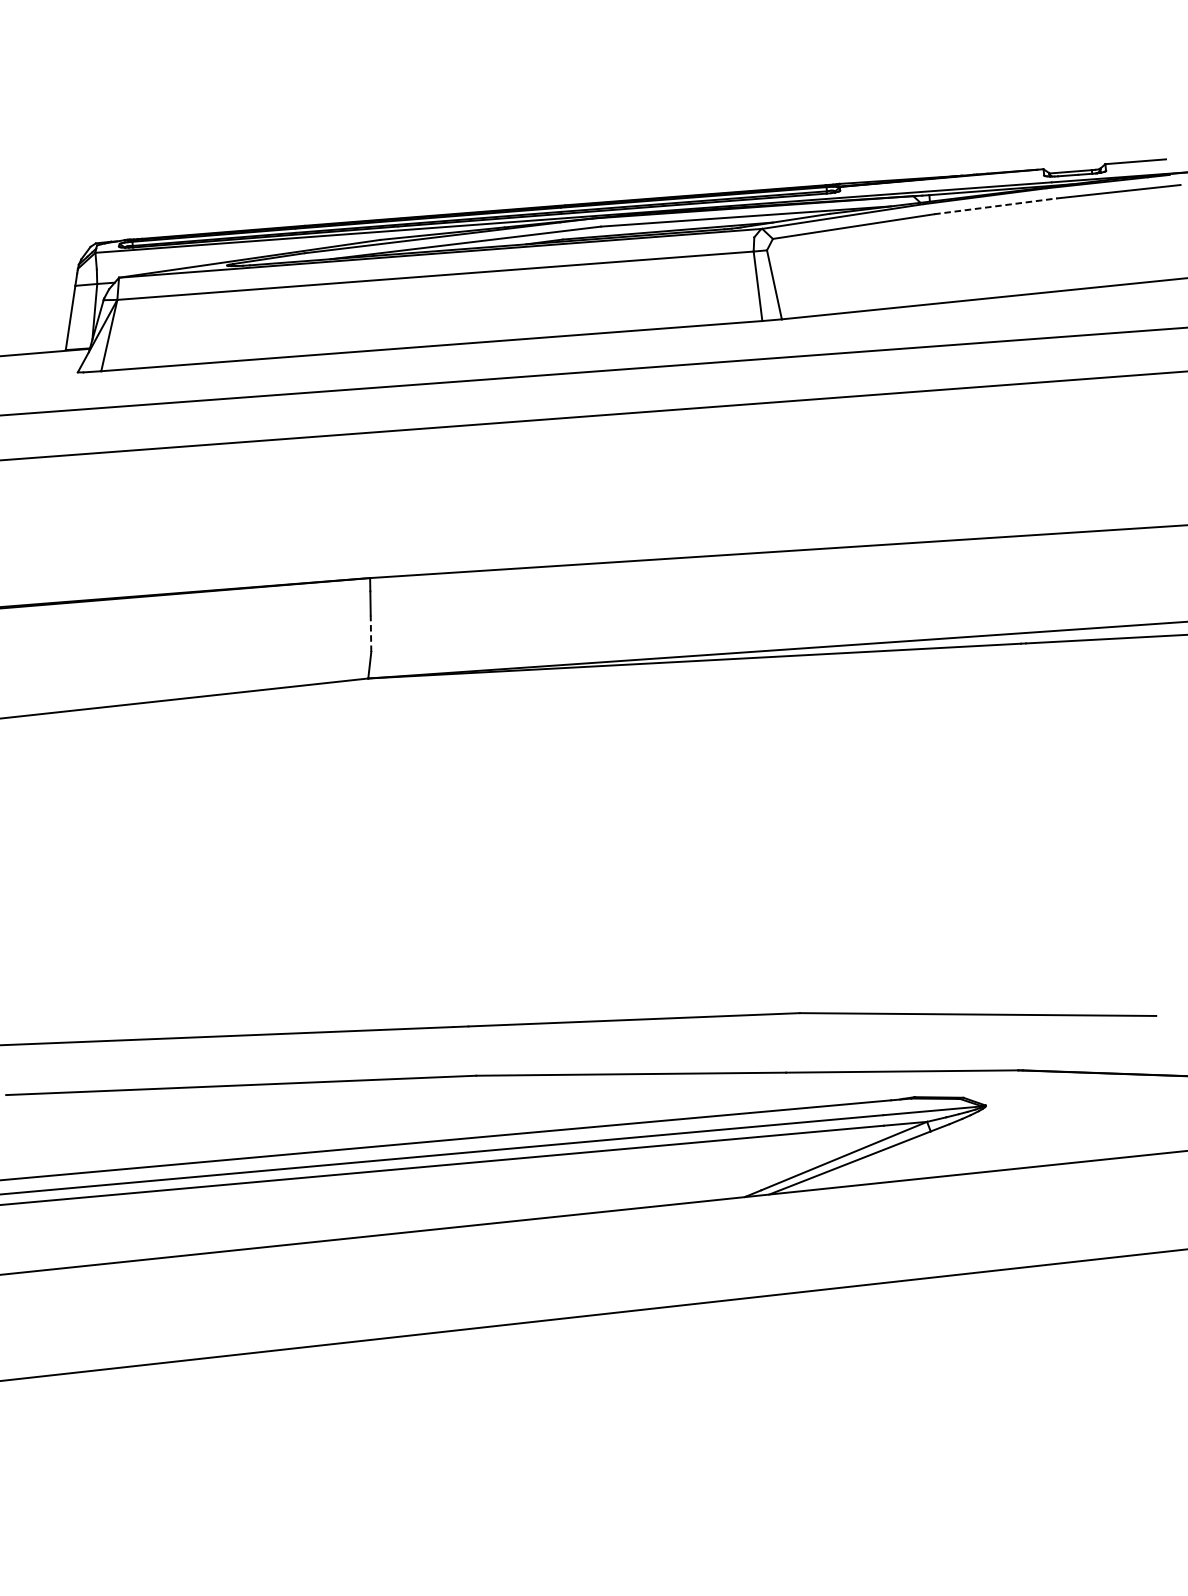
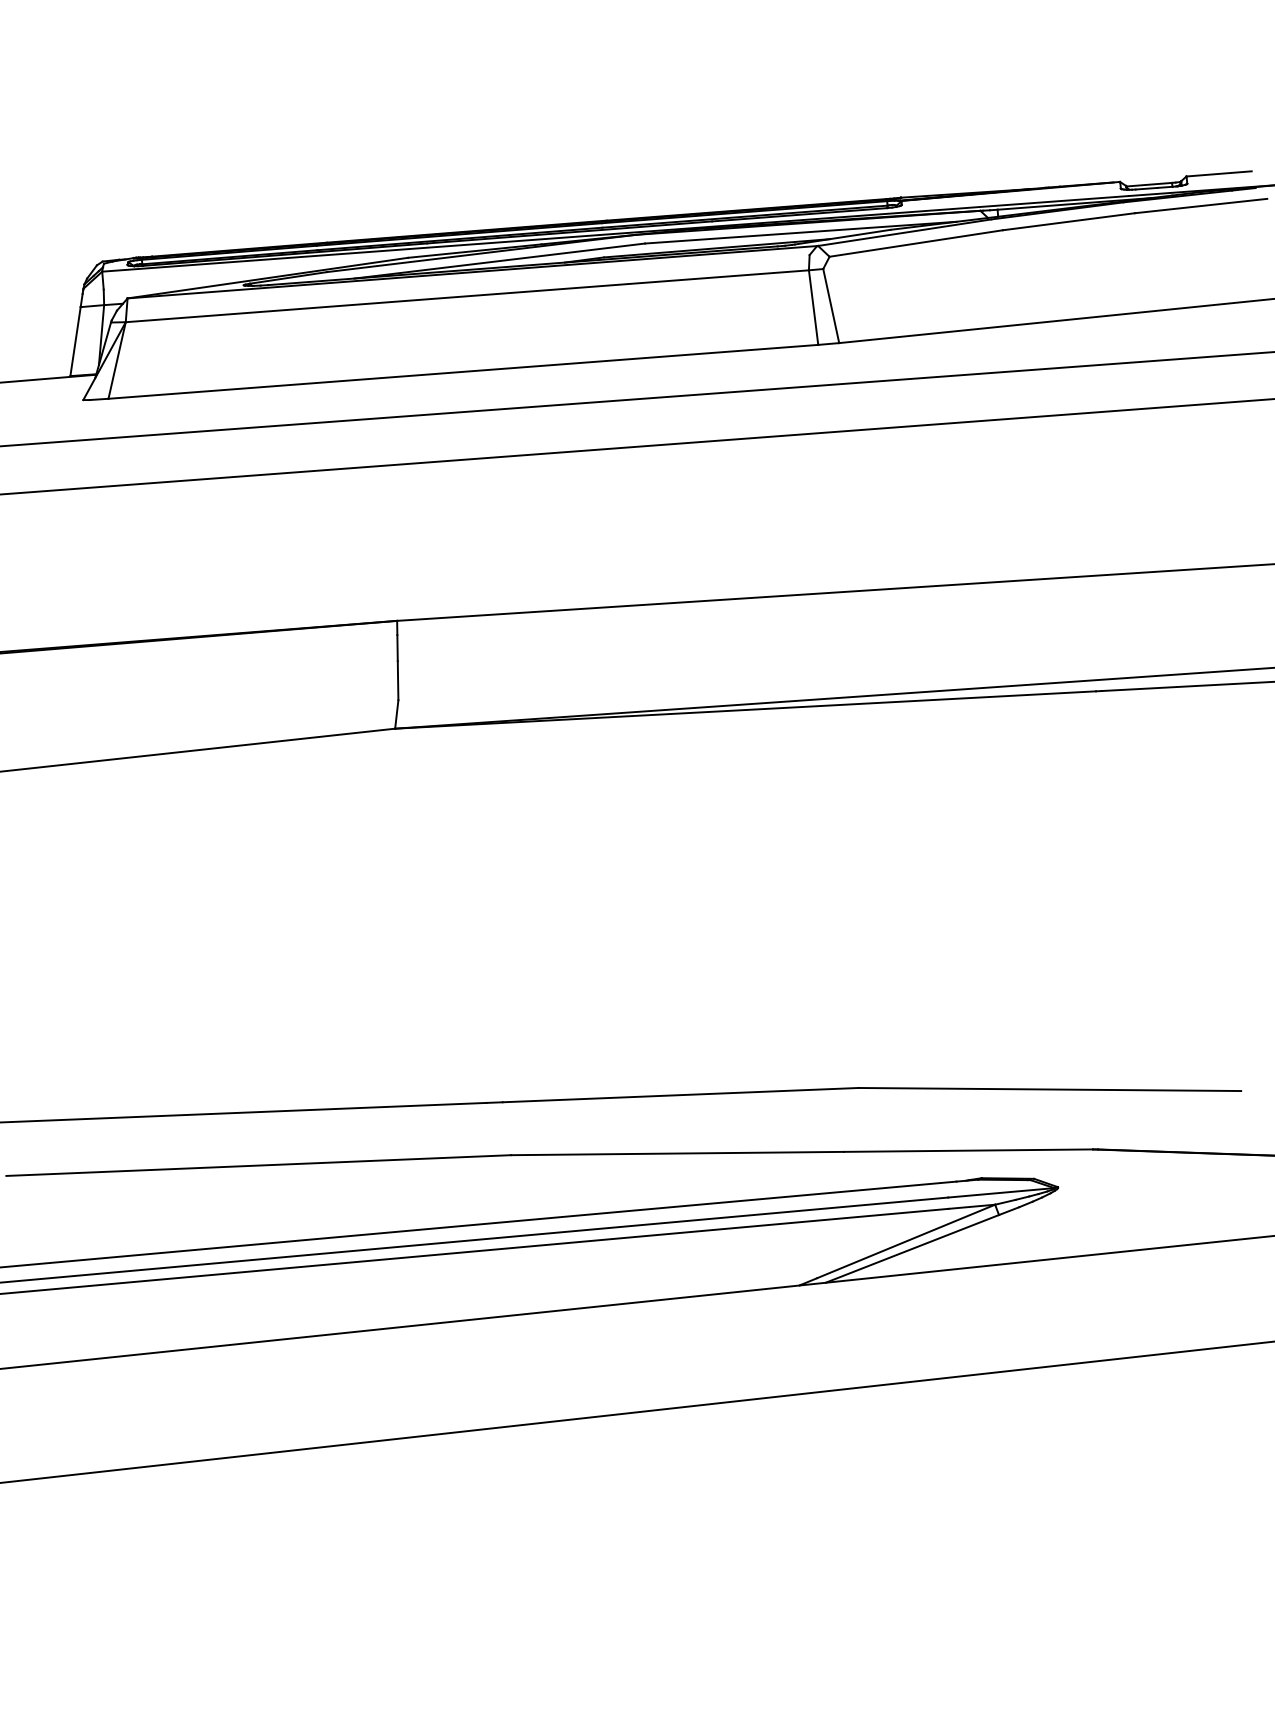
line: (995, 206) -> (1068, 221), dashed -> solid
line: (371, 633) -> (398, 680), dashed -> solid

